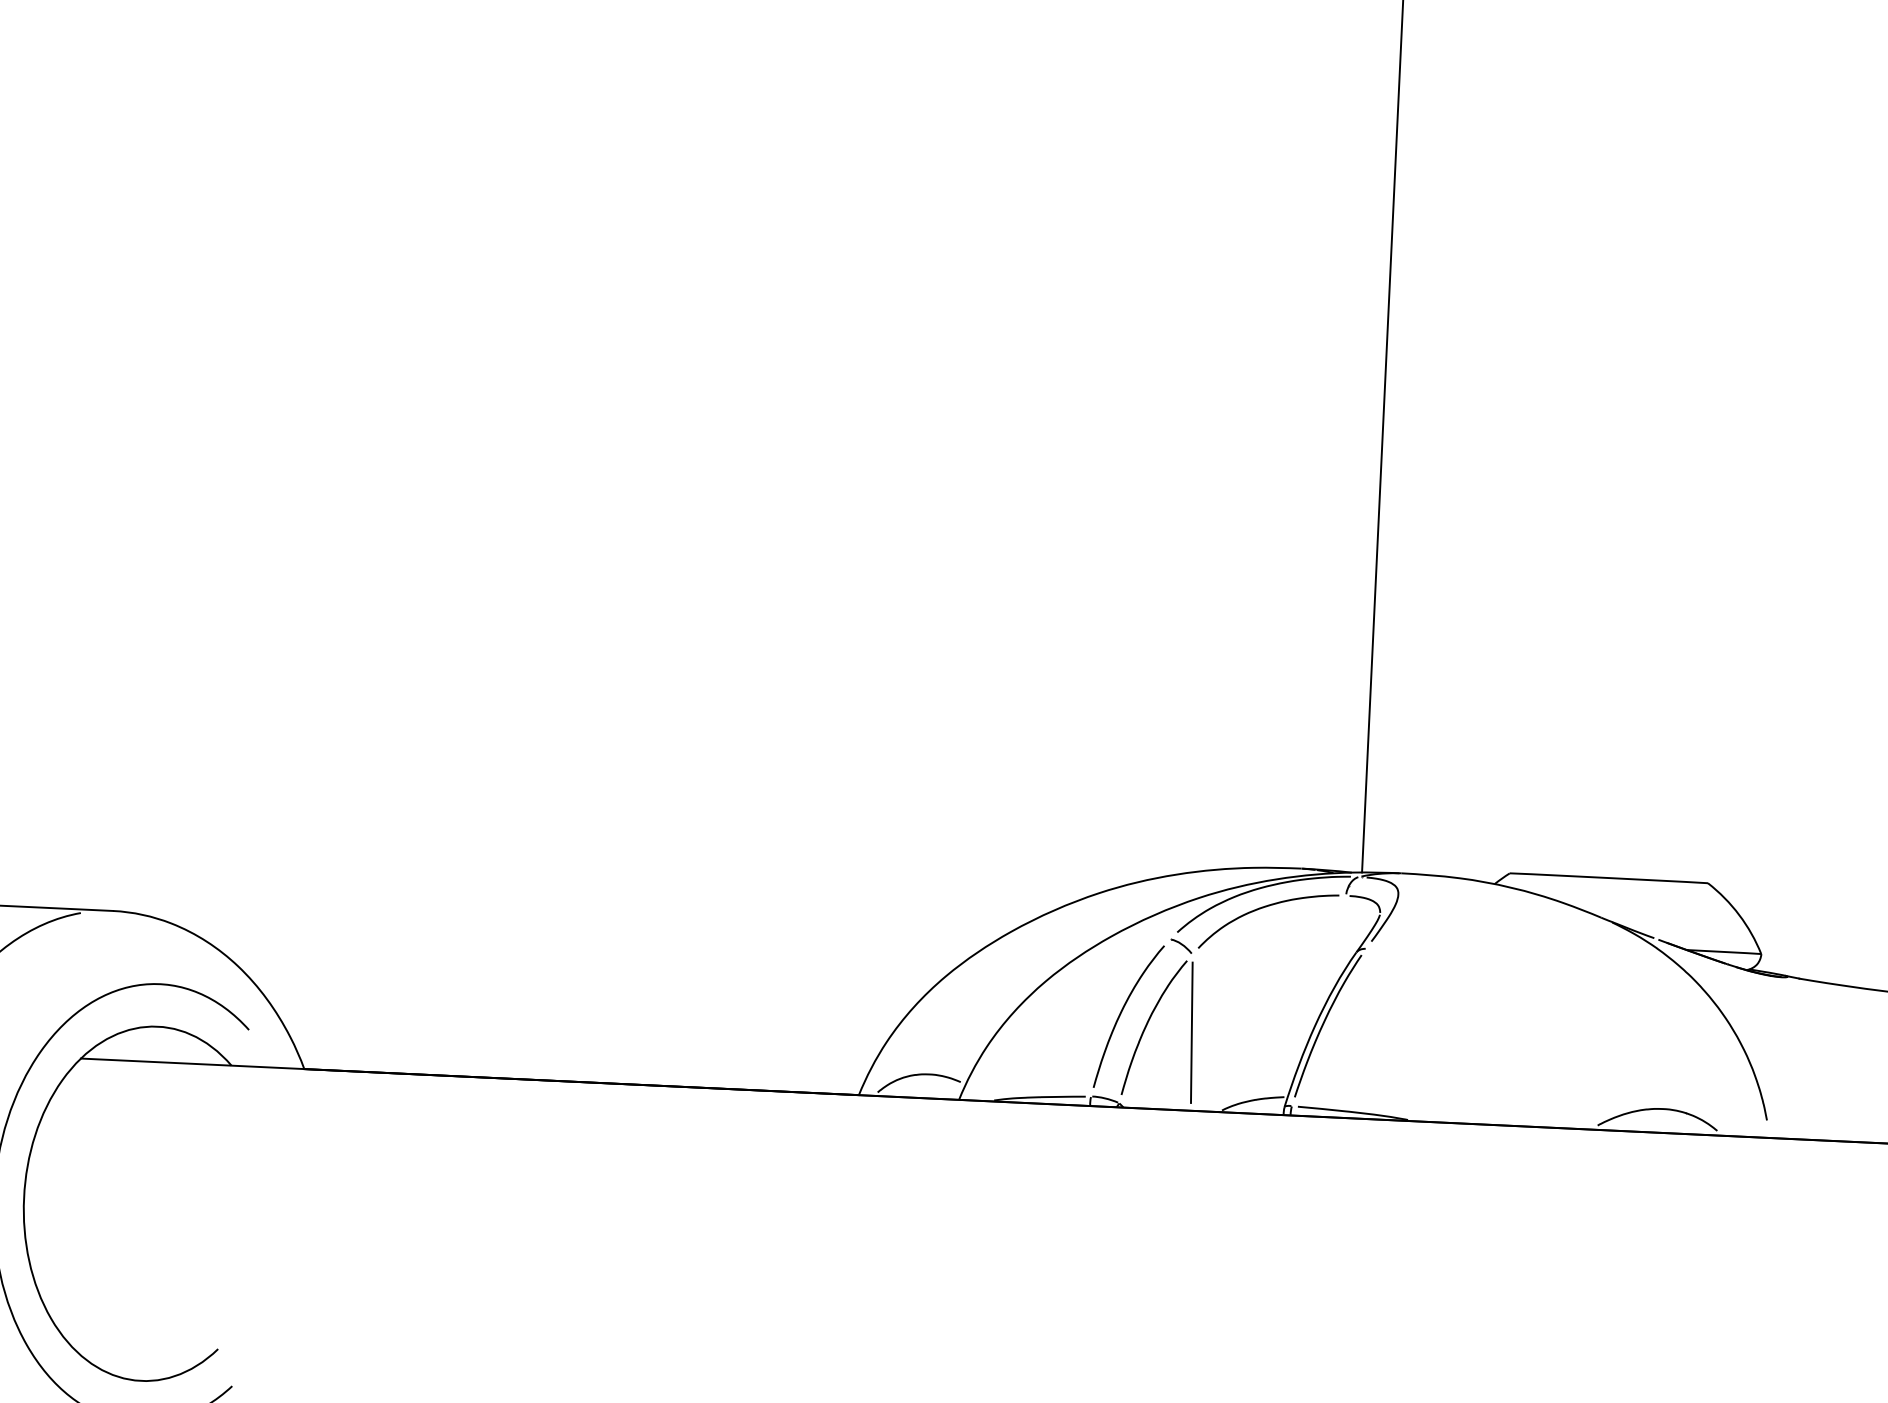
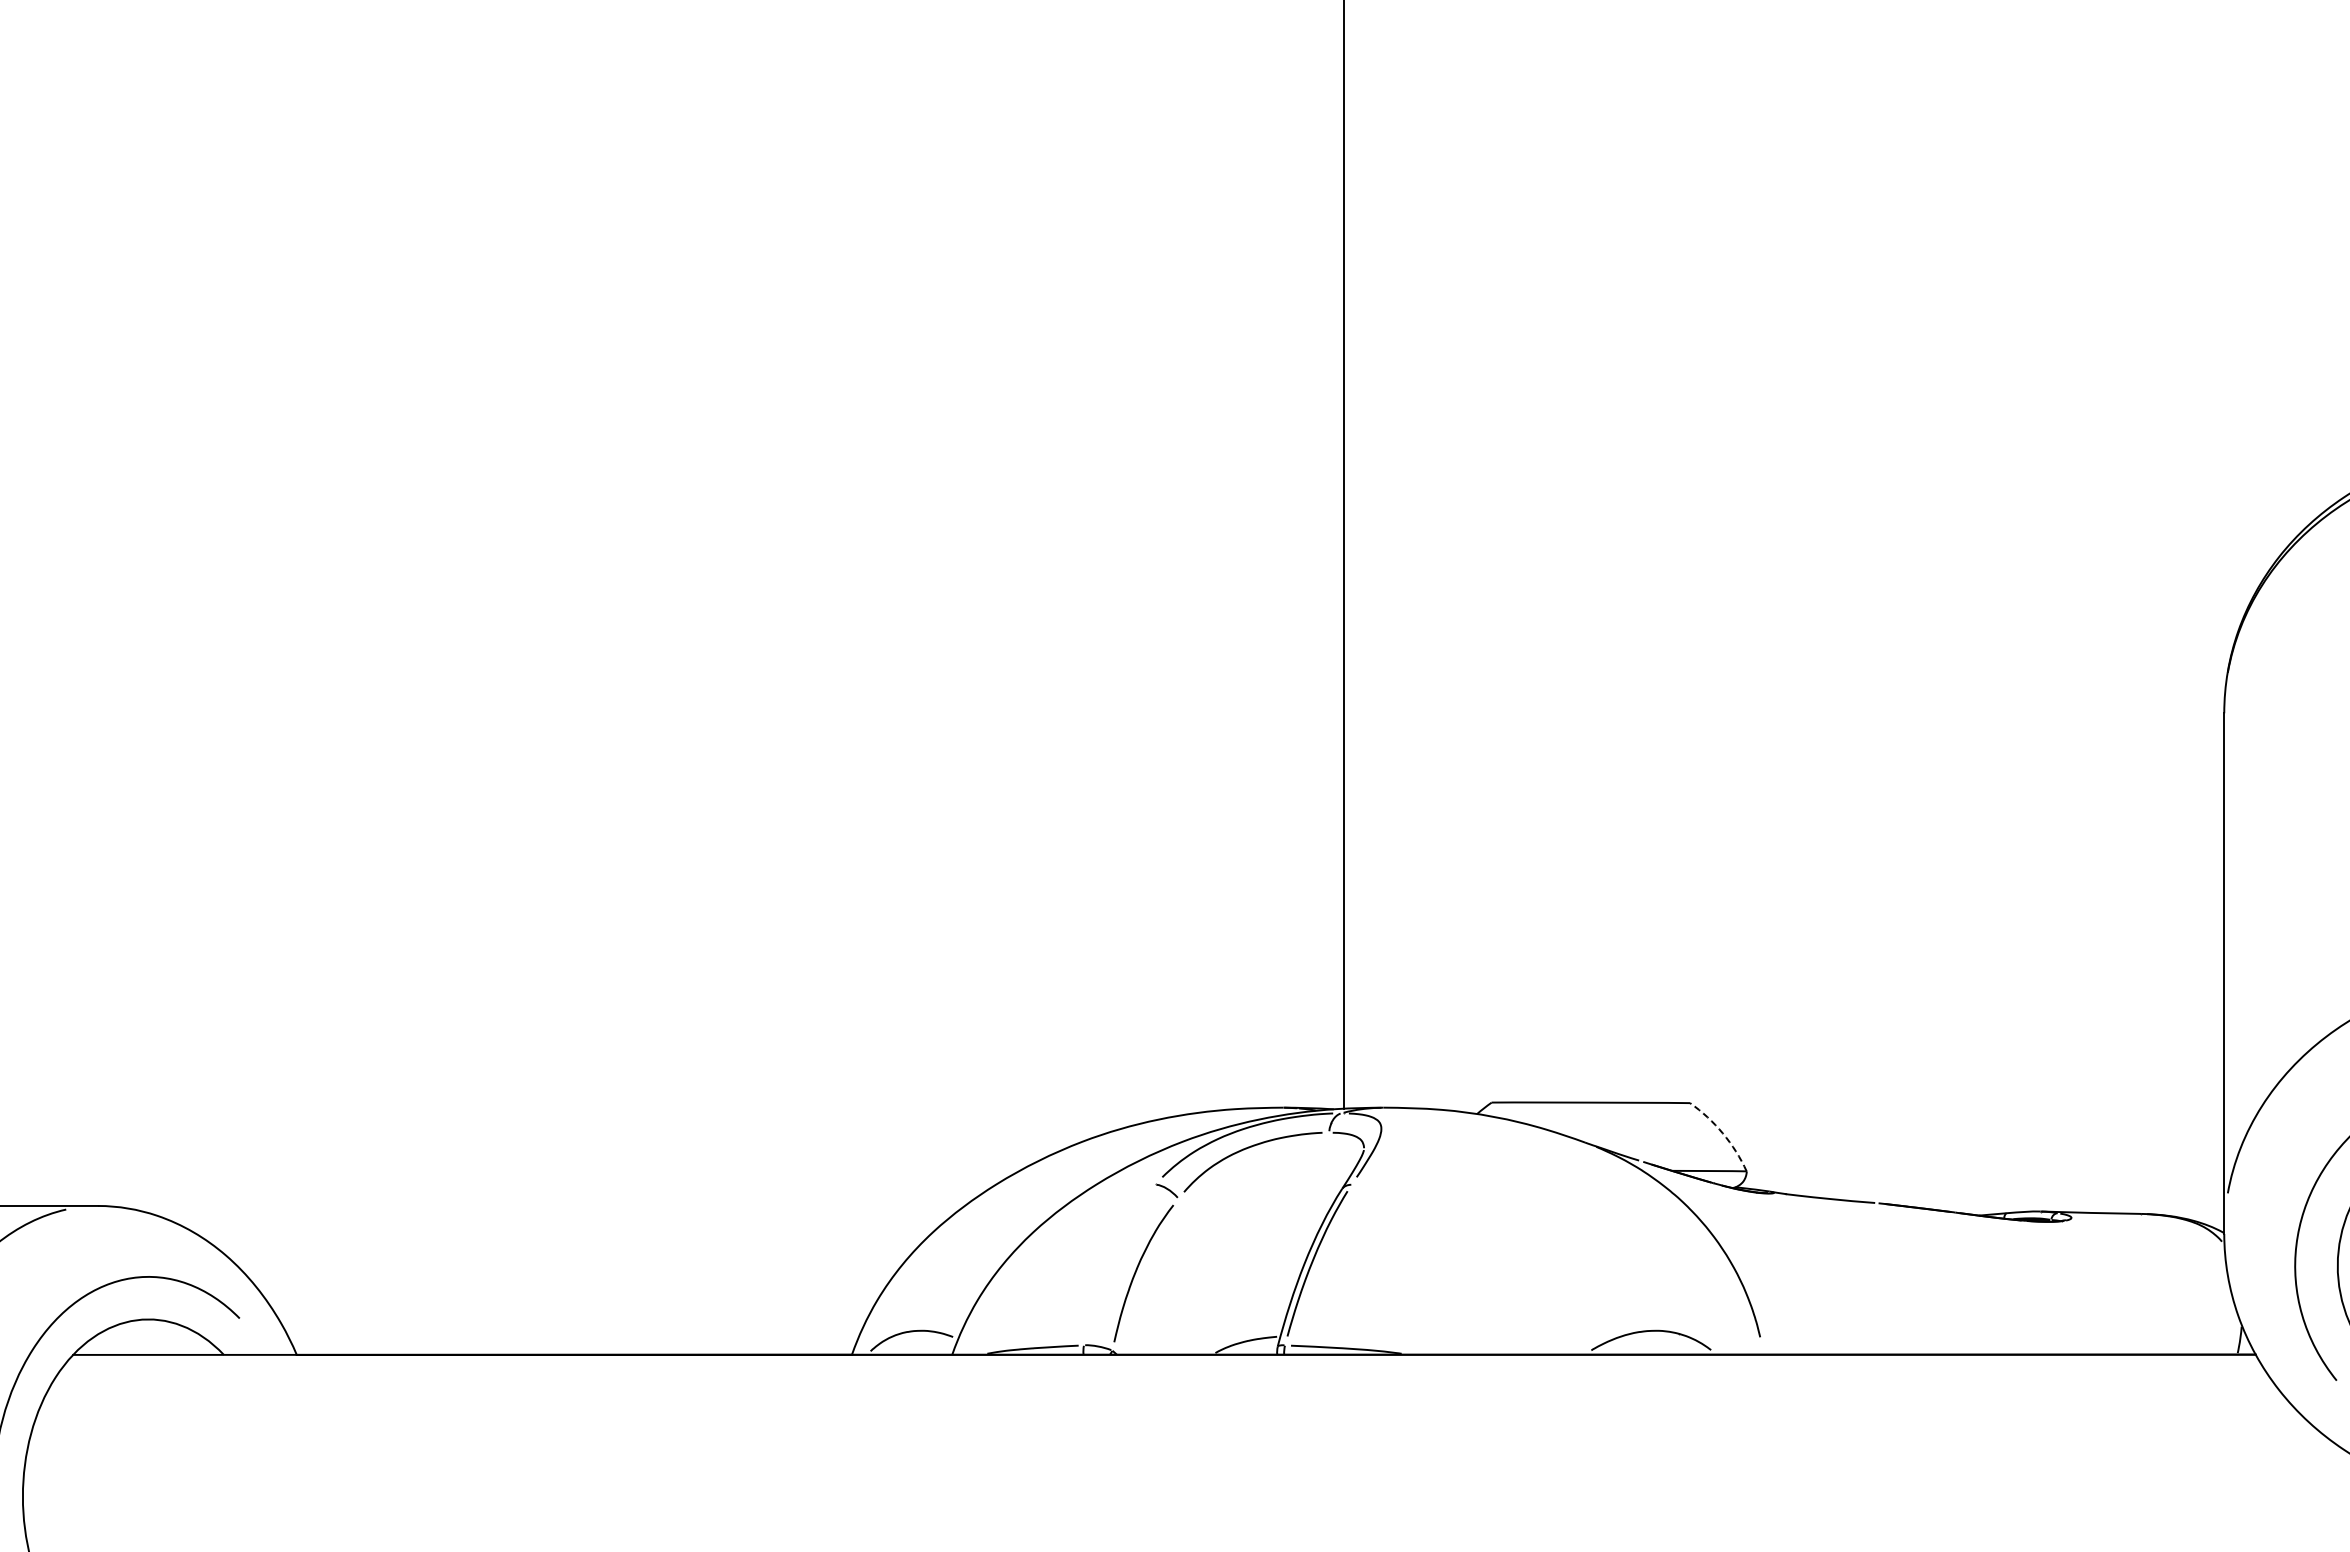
arc: (1738, 915) -> (1722, 1133), solid -> dashed
curve: (1122, 1012) -> (1111, 1259), removed
line: (1191, 1032) -> (1181, 1276), removed

